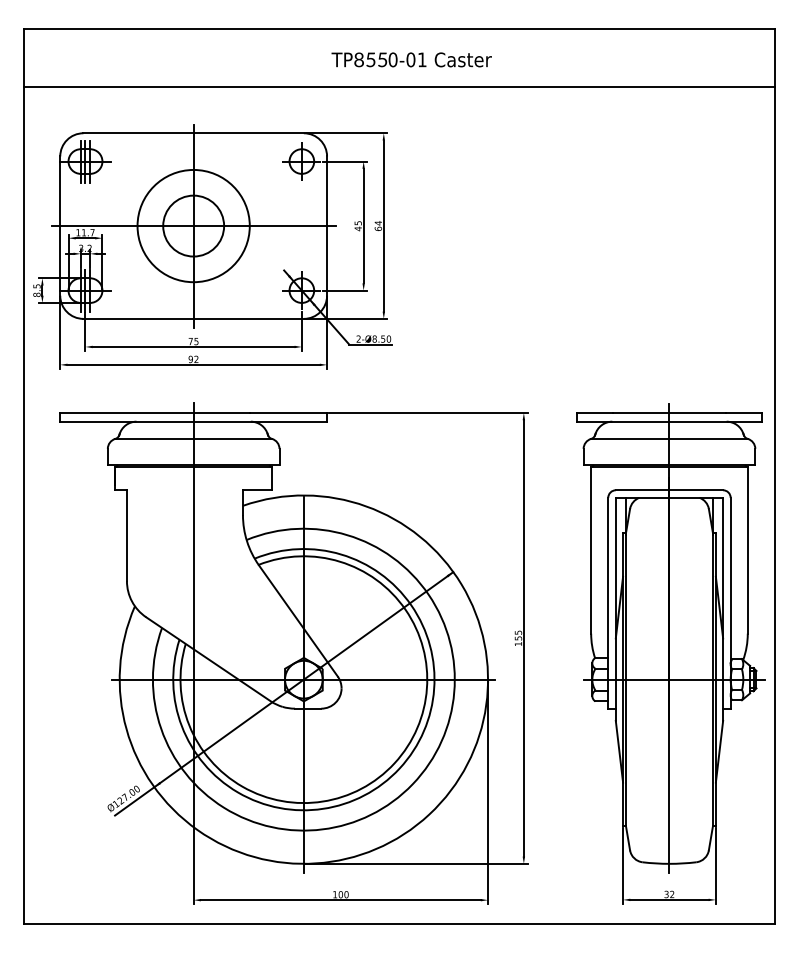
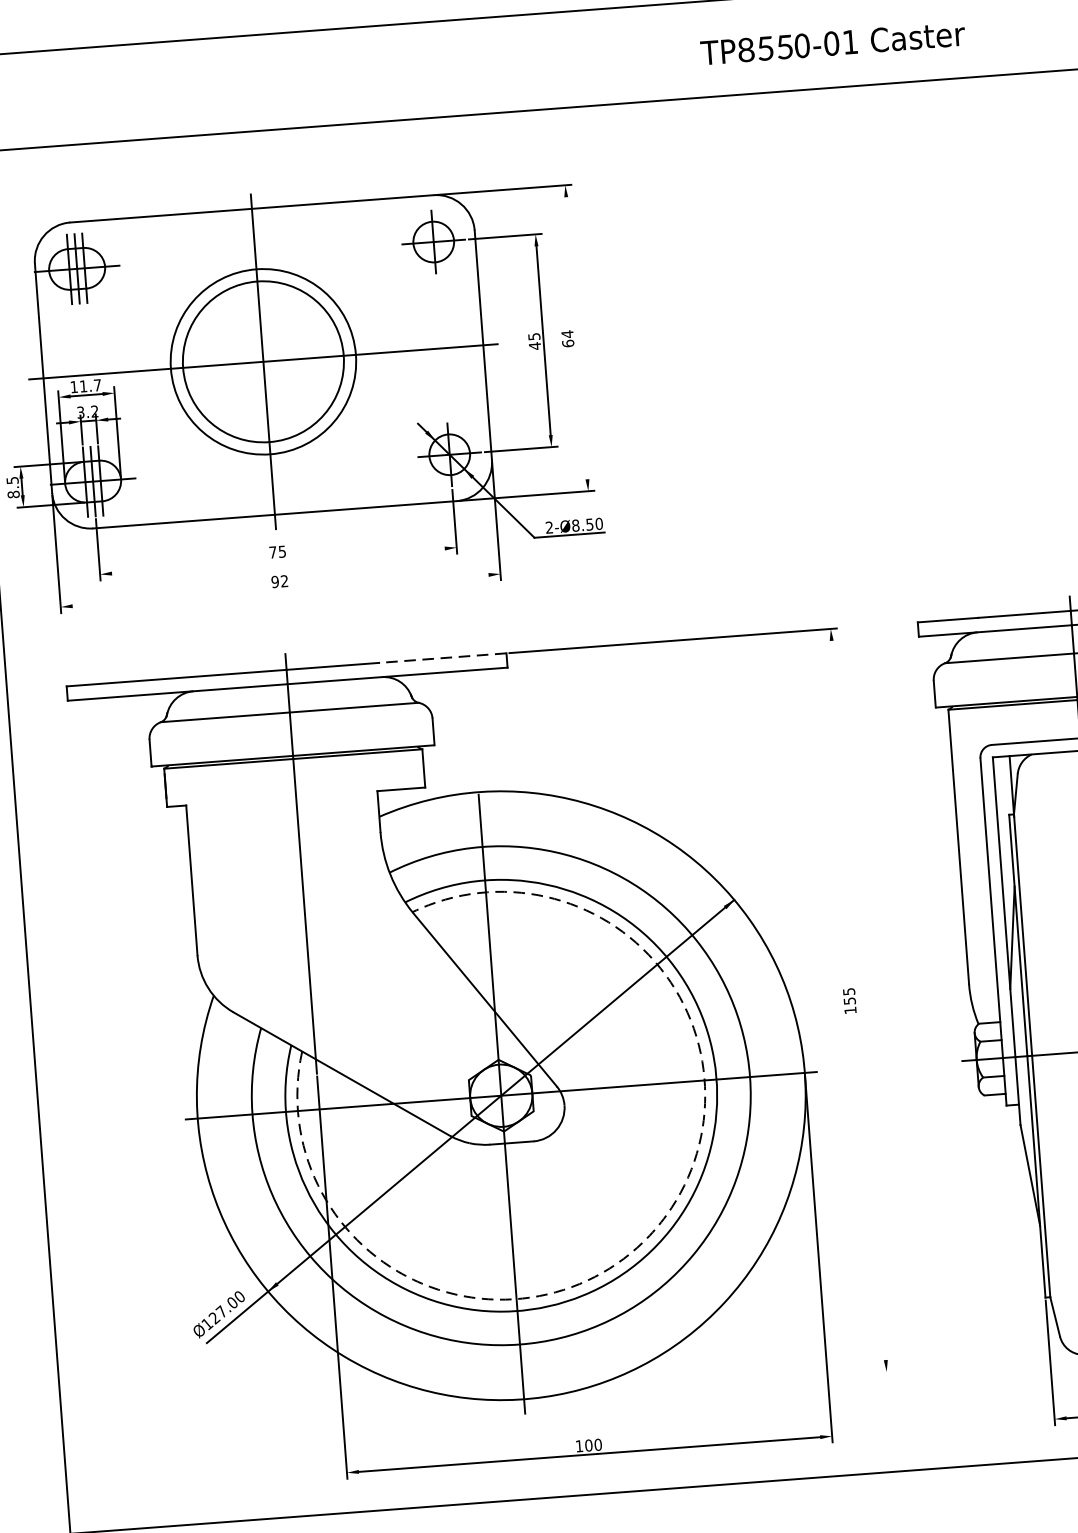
text: (411, 59) -> (832, 42), moved
circle: (193, 225) -> (263, 360), size x1.6
line: (383, 225) -> (576, 337), removed
line: (193, 346) -> (278, 560), removed
line: (193, 364) -> (280, 589), removed
line: (288, 412) -> (442, 657), solid -> dashed
line: (523, 638) -> (858, 1000), removed
arc: (394, 763) -> (661, 1222), solid -> dashed
line: (416, 863) -> (709, 1384), removed

